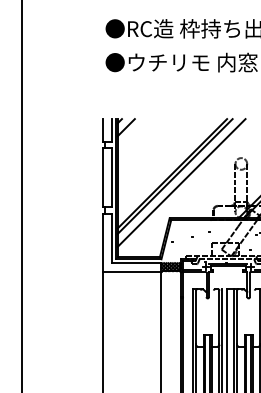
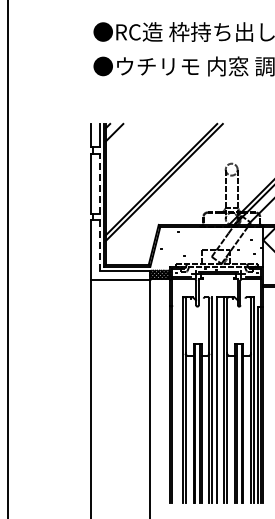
line: (111, 177) -> (99, 183), solid -> dashed
line: (181, 182) -> (170, 188), removed
line: (111, 238) -> (99, 245), solid -> dashed

